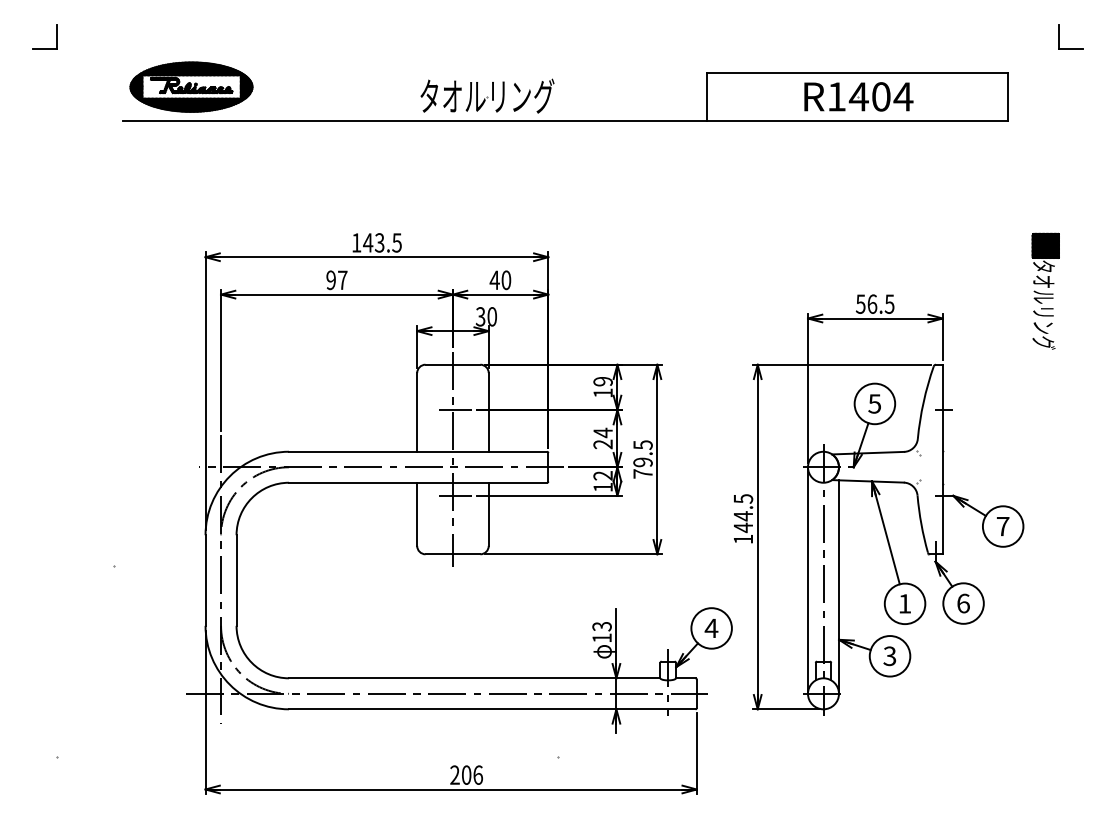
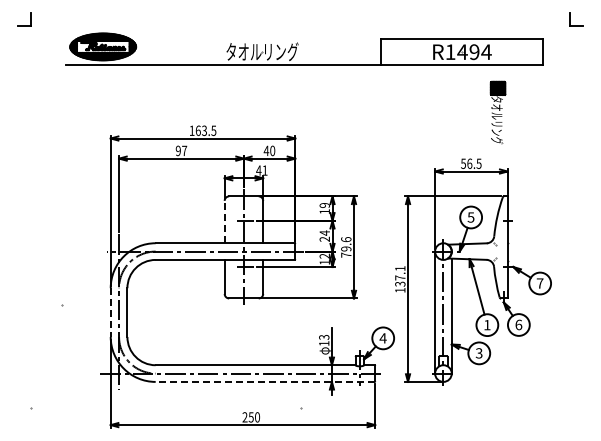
text: (881, 97) -> (474, 52), R1404 -> R1494
text: (368, 242) -> (198, 130), 143.5 -> 163.5
part: (1044, 290) -> (497, 112), moved
text: (485, 316) -> (261, 170), 30 -> 41
line: (416, 411) -> (224, 221), solid -> dashed
text: (643, 444) -> (346, 239), 79.5 -> 79.6
text: (743, 513) -> (400, 276), 144.5 -> 137.1
line: (205, 582) -> (110, 313), solid -> dashed
line: (491, 708) -> (264, 381), solid -> dashed
text: (472, 775) -> (254, 417), 206 -> 250

